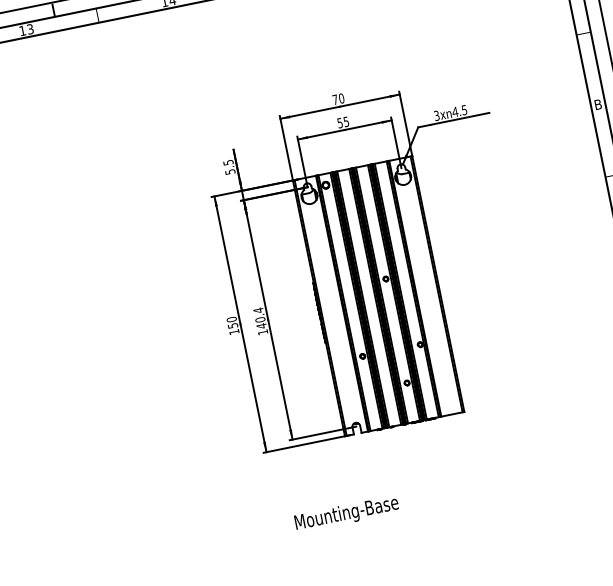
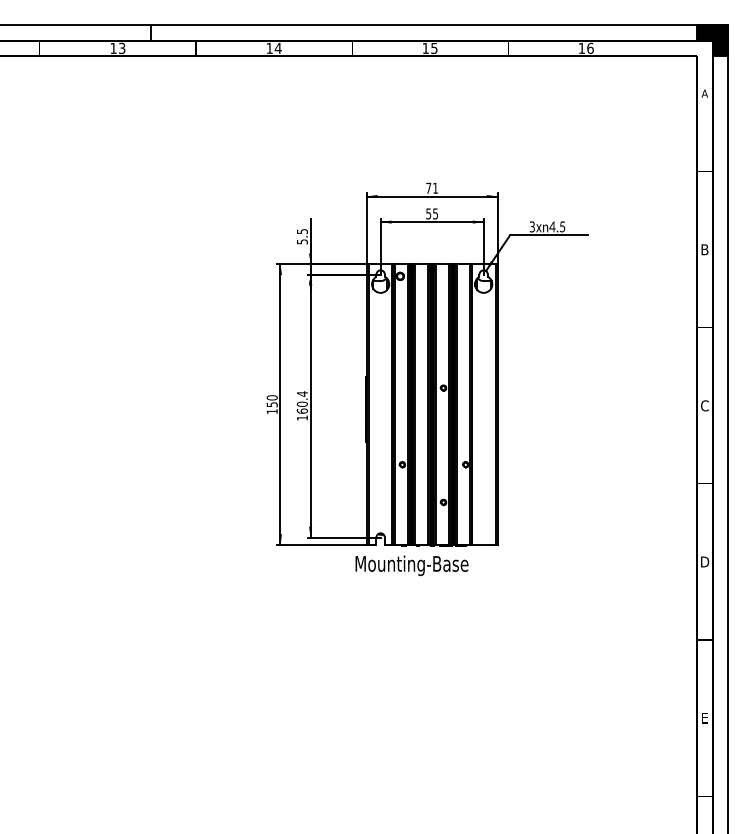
text: (341, 97) -> (435, 187), 70 -> 71
text: (260, 325) -> (301, 410), 140.4 -> 160.4
text: (346, 513) -> (411, 565), moved

